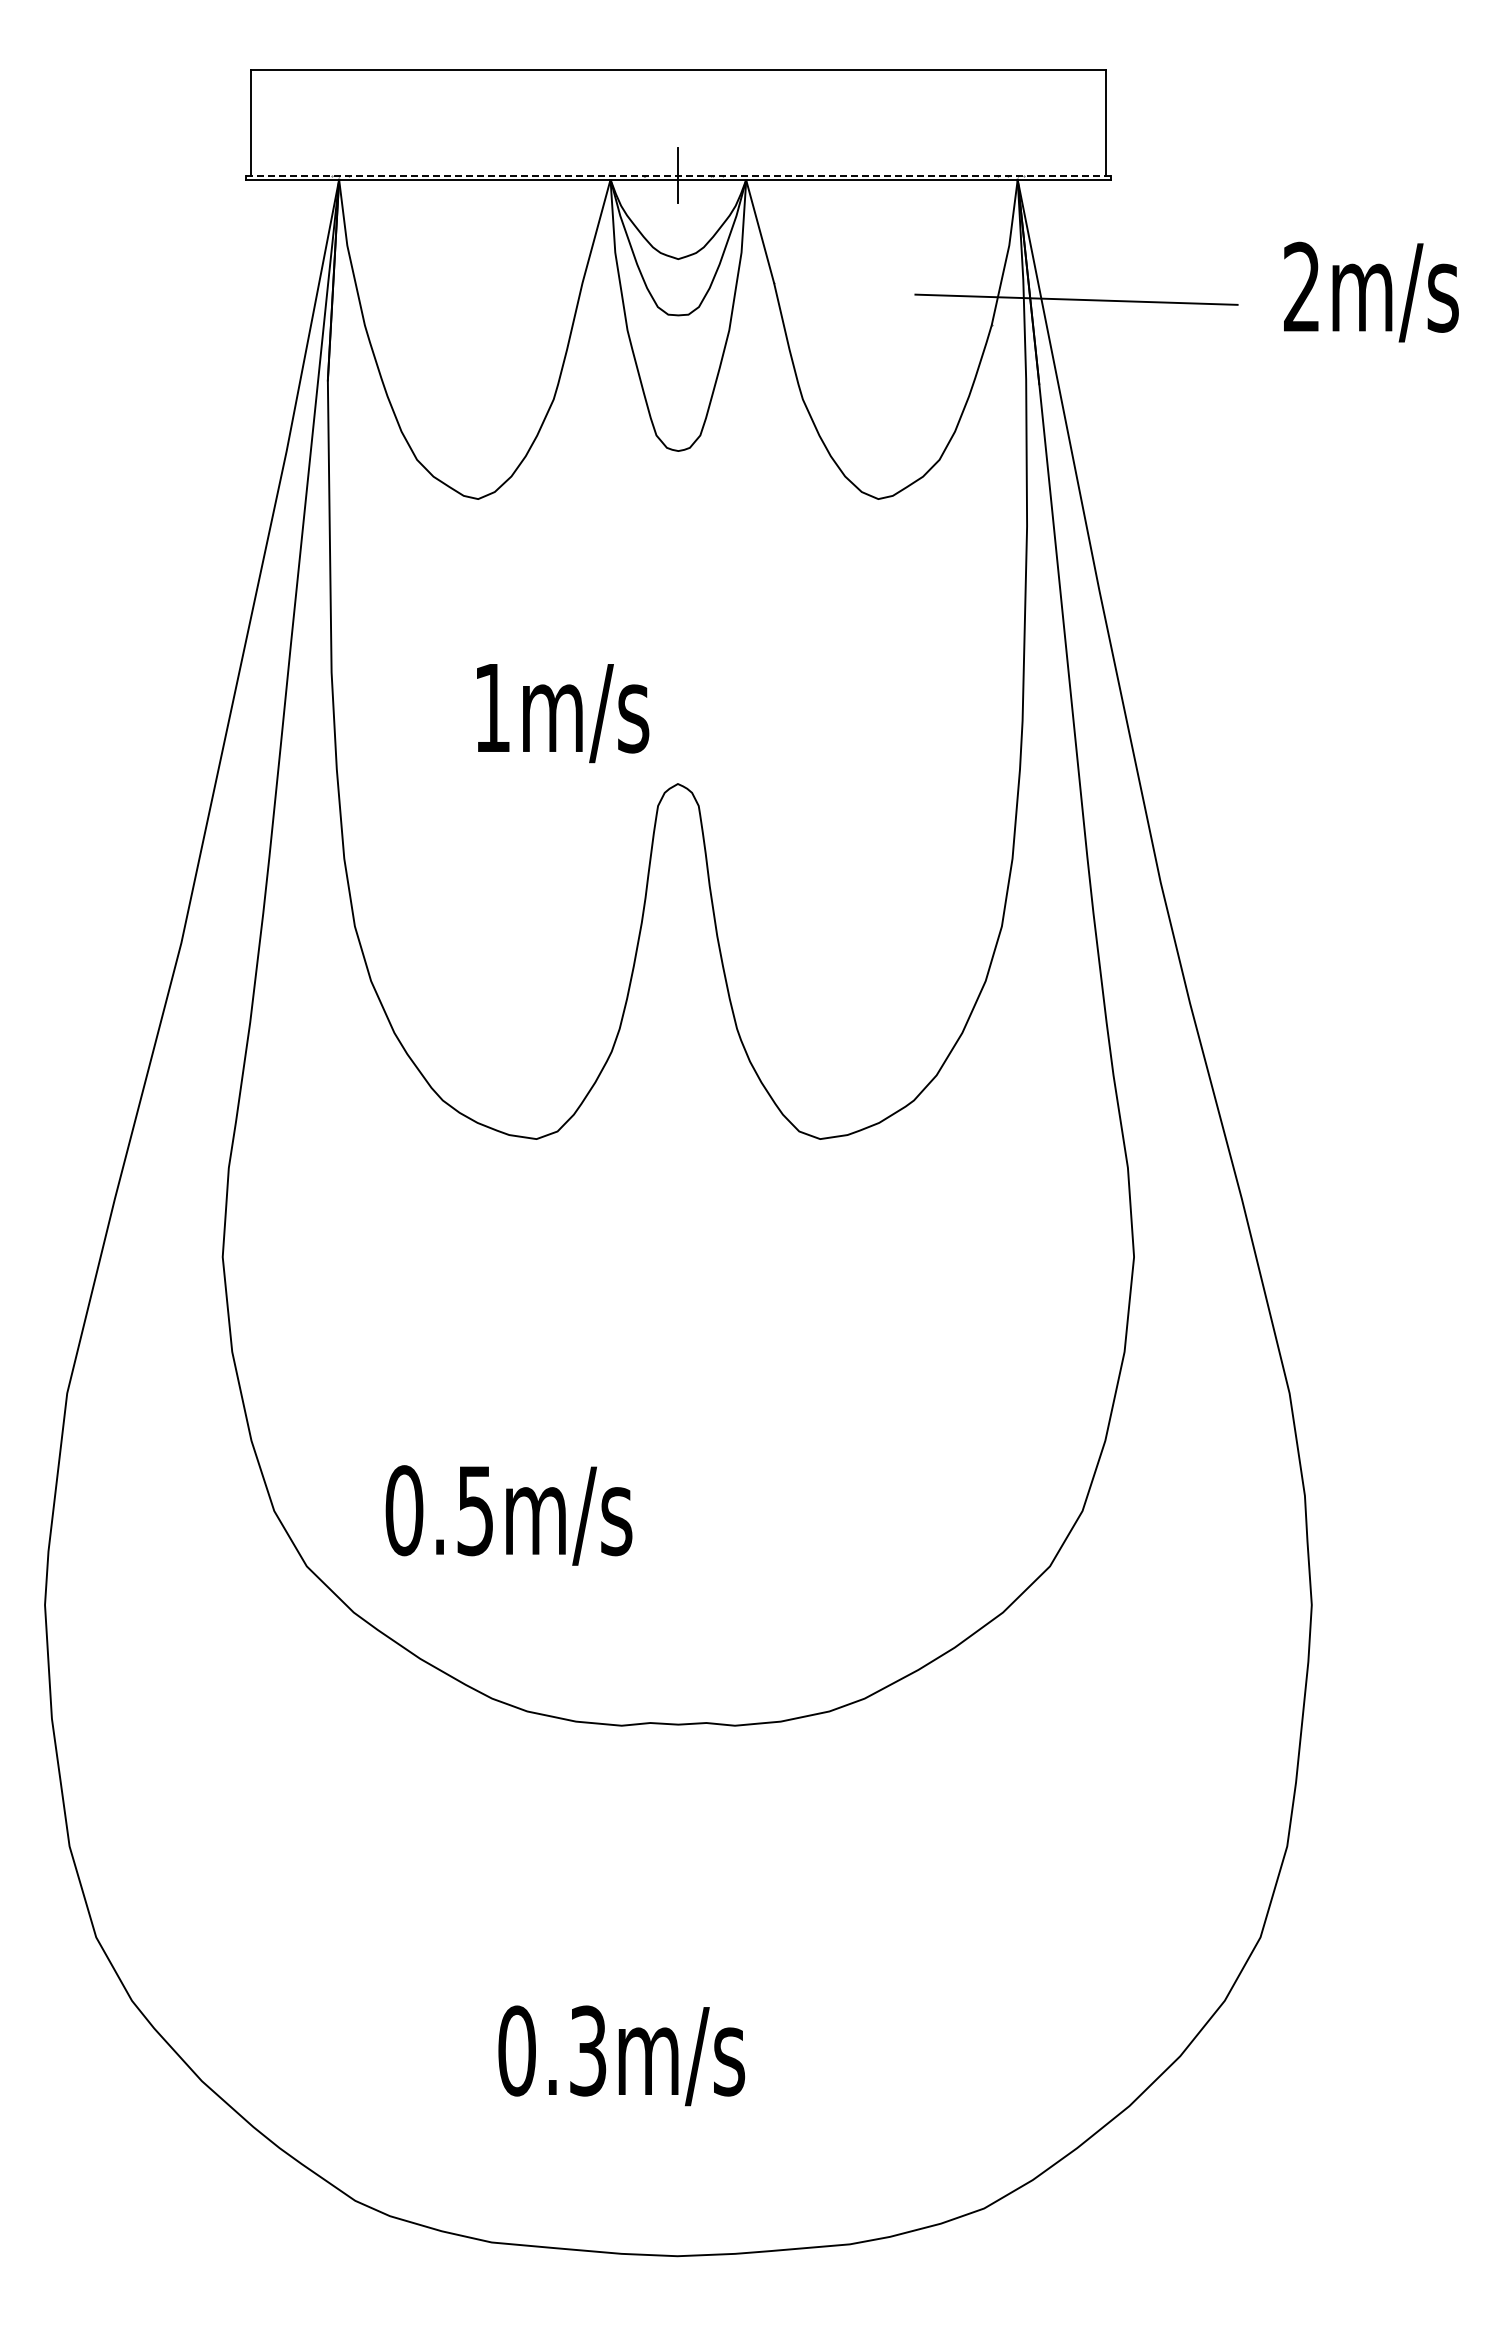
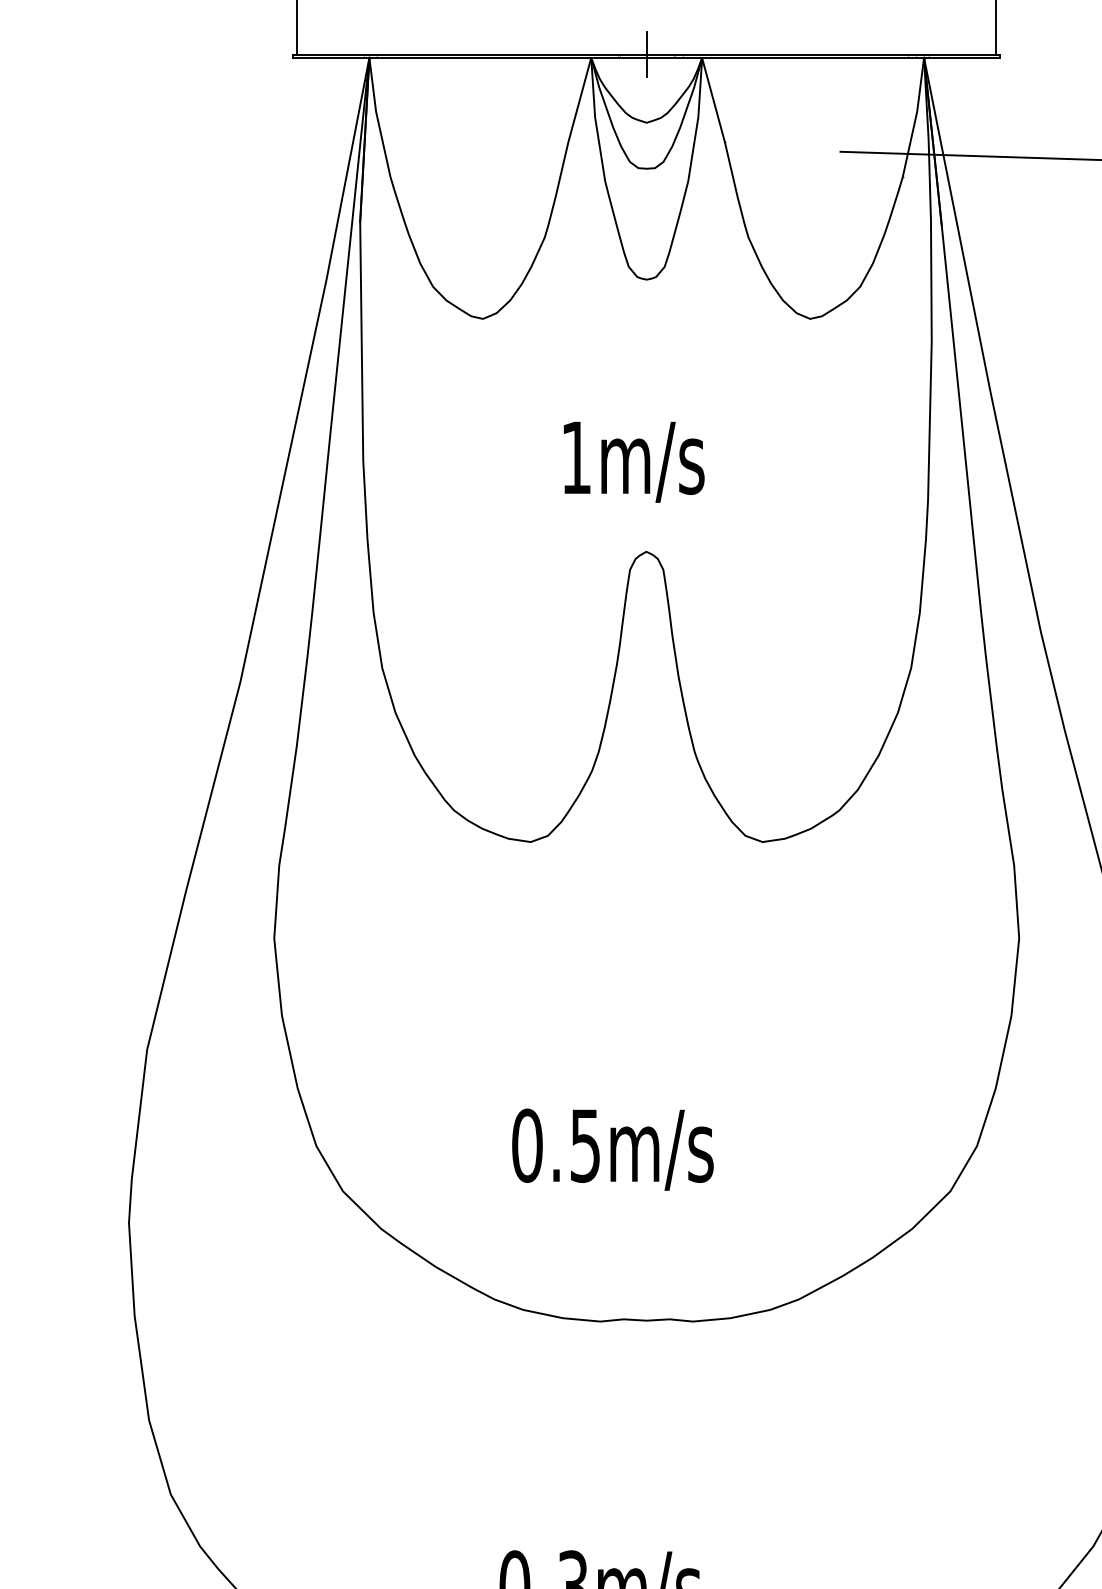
line: (678, 175) -> (646, 54), dashed -> solid
text: (563, 713) -> (634, 462), moved
text: (508, 1515) -> (612, 1149), moved

